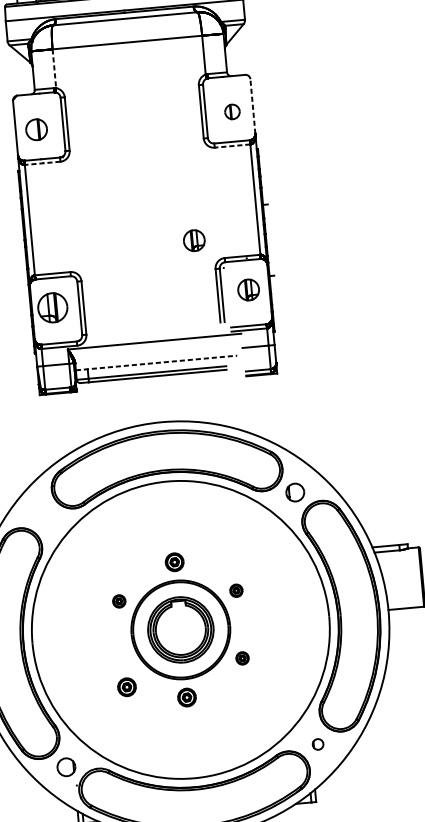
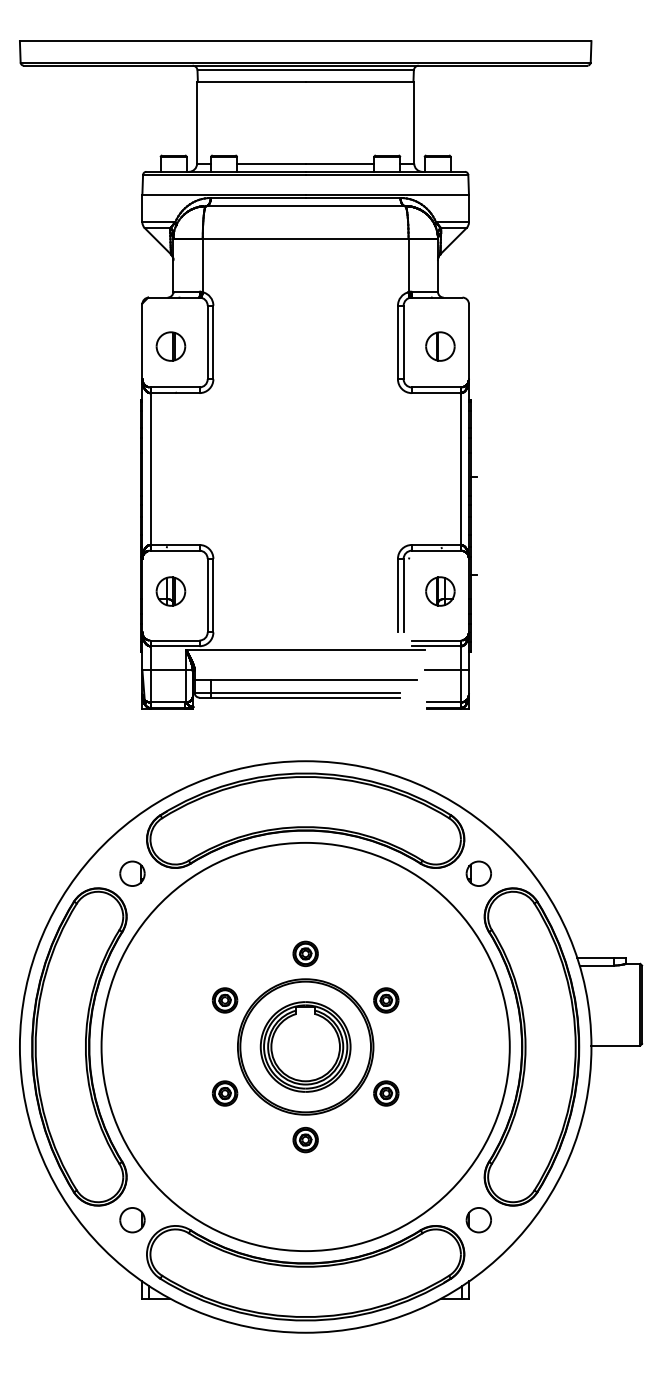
line: (54, 68) -> (202, 265), dashed -> solid
line: (252, 106) -> (468, 341), dashed -> solid
part: (232, 111) -> (440, 346), size x1.43
line: (231, 146) -> (435, 393), dashed -> solid
line: (42, 163) -> (174, 393), dashed -> solid
part: (194, 240) -> (372, 517), removed
part: (52, 307) -> (170, 591), size x0.71
line: (157, 362) -> (306, 679), dashed -> solid
part: (43, 515) -> (132, 873), added
part: (236, 590) -> (386, 1000), size x1.43
part: (119, 601) -> (225, 1000), size x1.43
part: (242, 658) -> (386, 1093), size x1.43
part: (127, 687) -> (225, 1093), moved
part: (317, 744) -> (478, 1220), size x1.67

